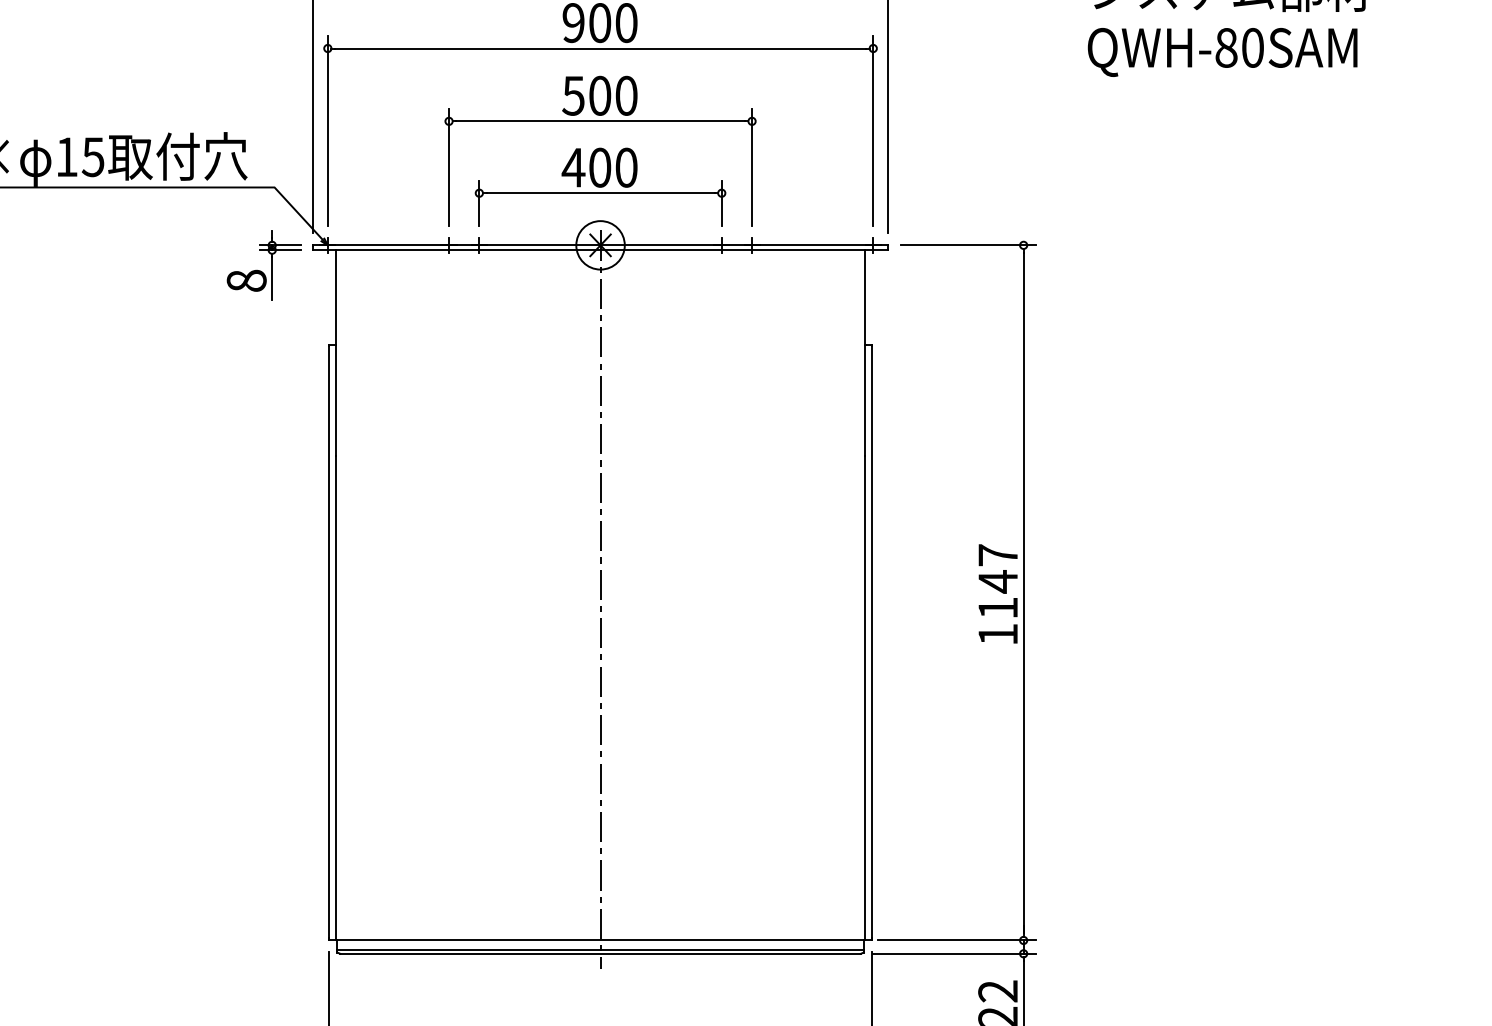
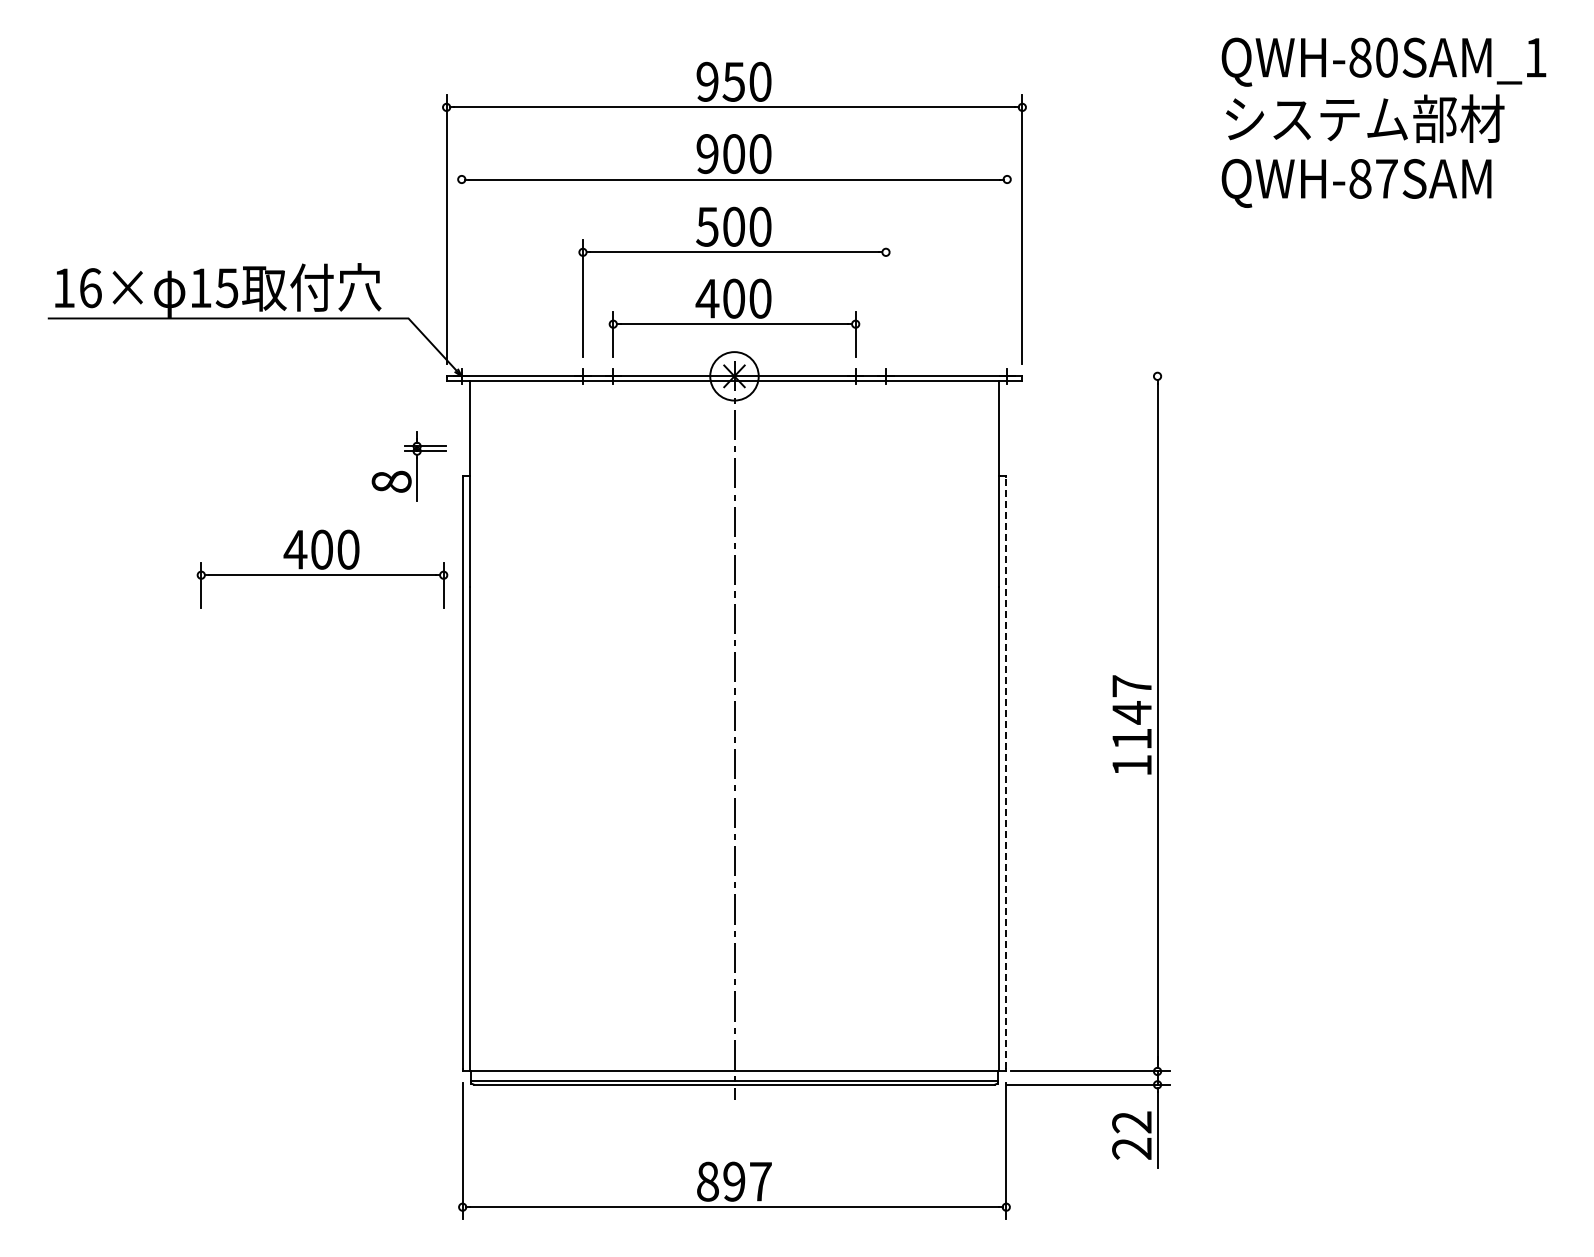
text: (1252, 47) -> (1386, 178), QWH-80SAM -> QWH-87SAM
line: (327, 130) -> (461, 261), removed
line: (873, 130) -> (1007, 261), removed
line: (752, 167) -> (886, 298), removed
line: (967, 245) -> (1101, 376), removed
part: (263, 265) -> (408, 466), moved
part: (188, 437) -> (322, 568), added
line: (872, 641) -> (1006, 772), solid -> dashed

